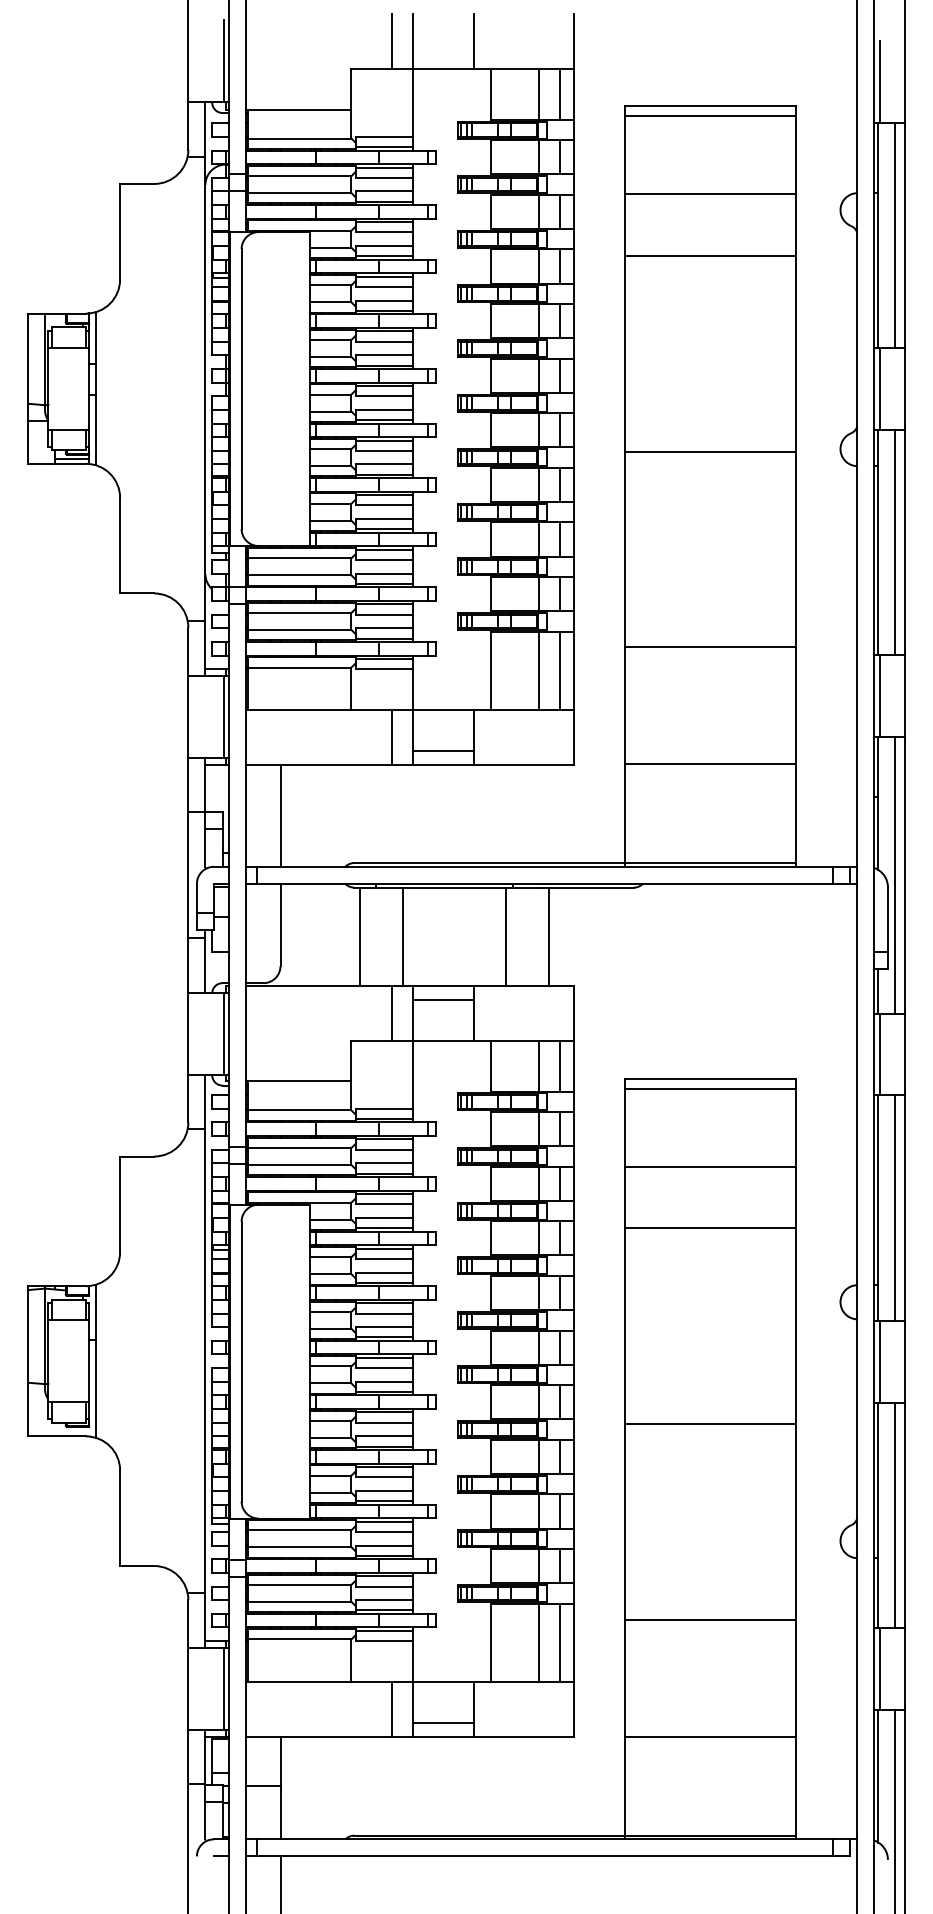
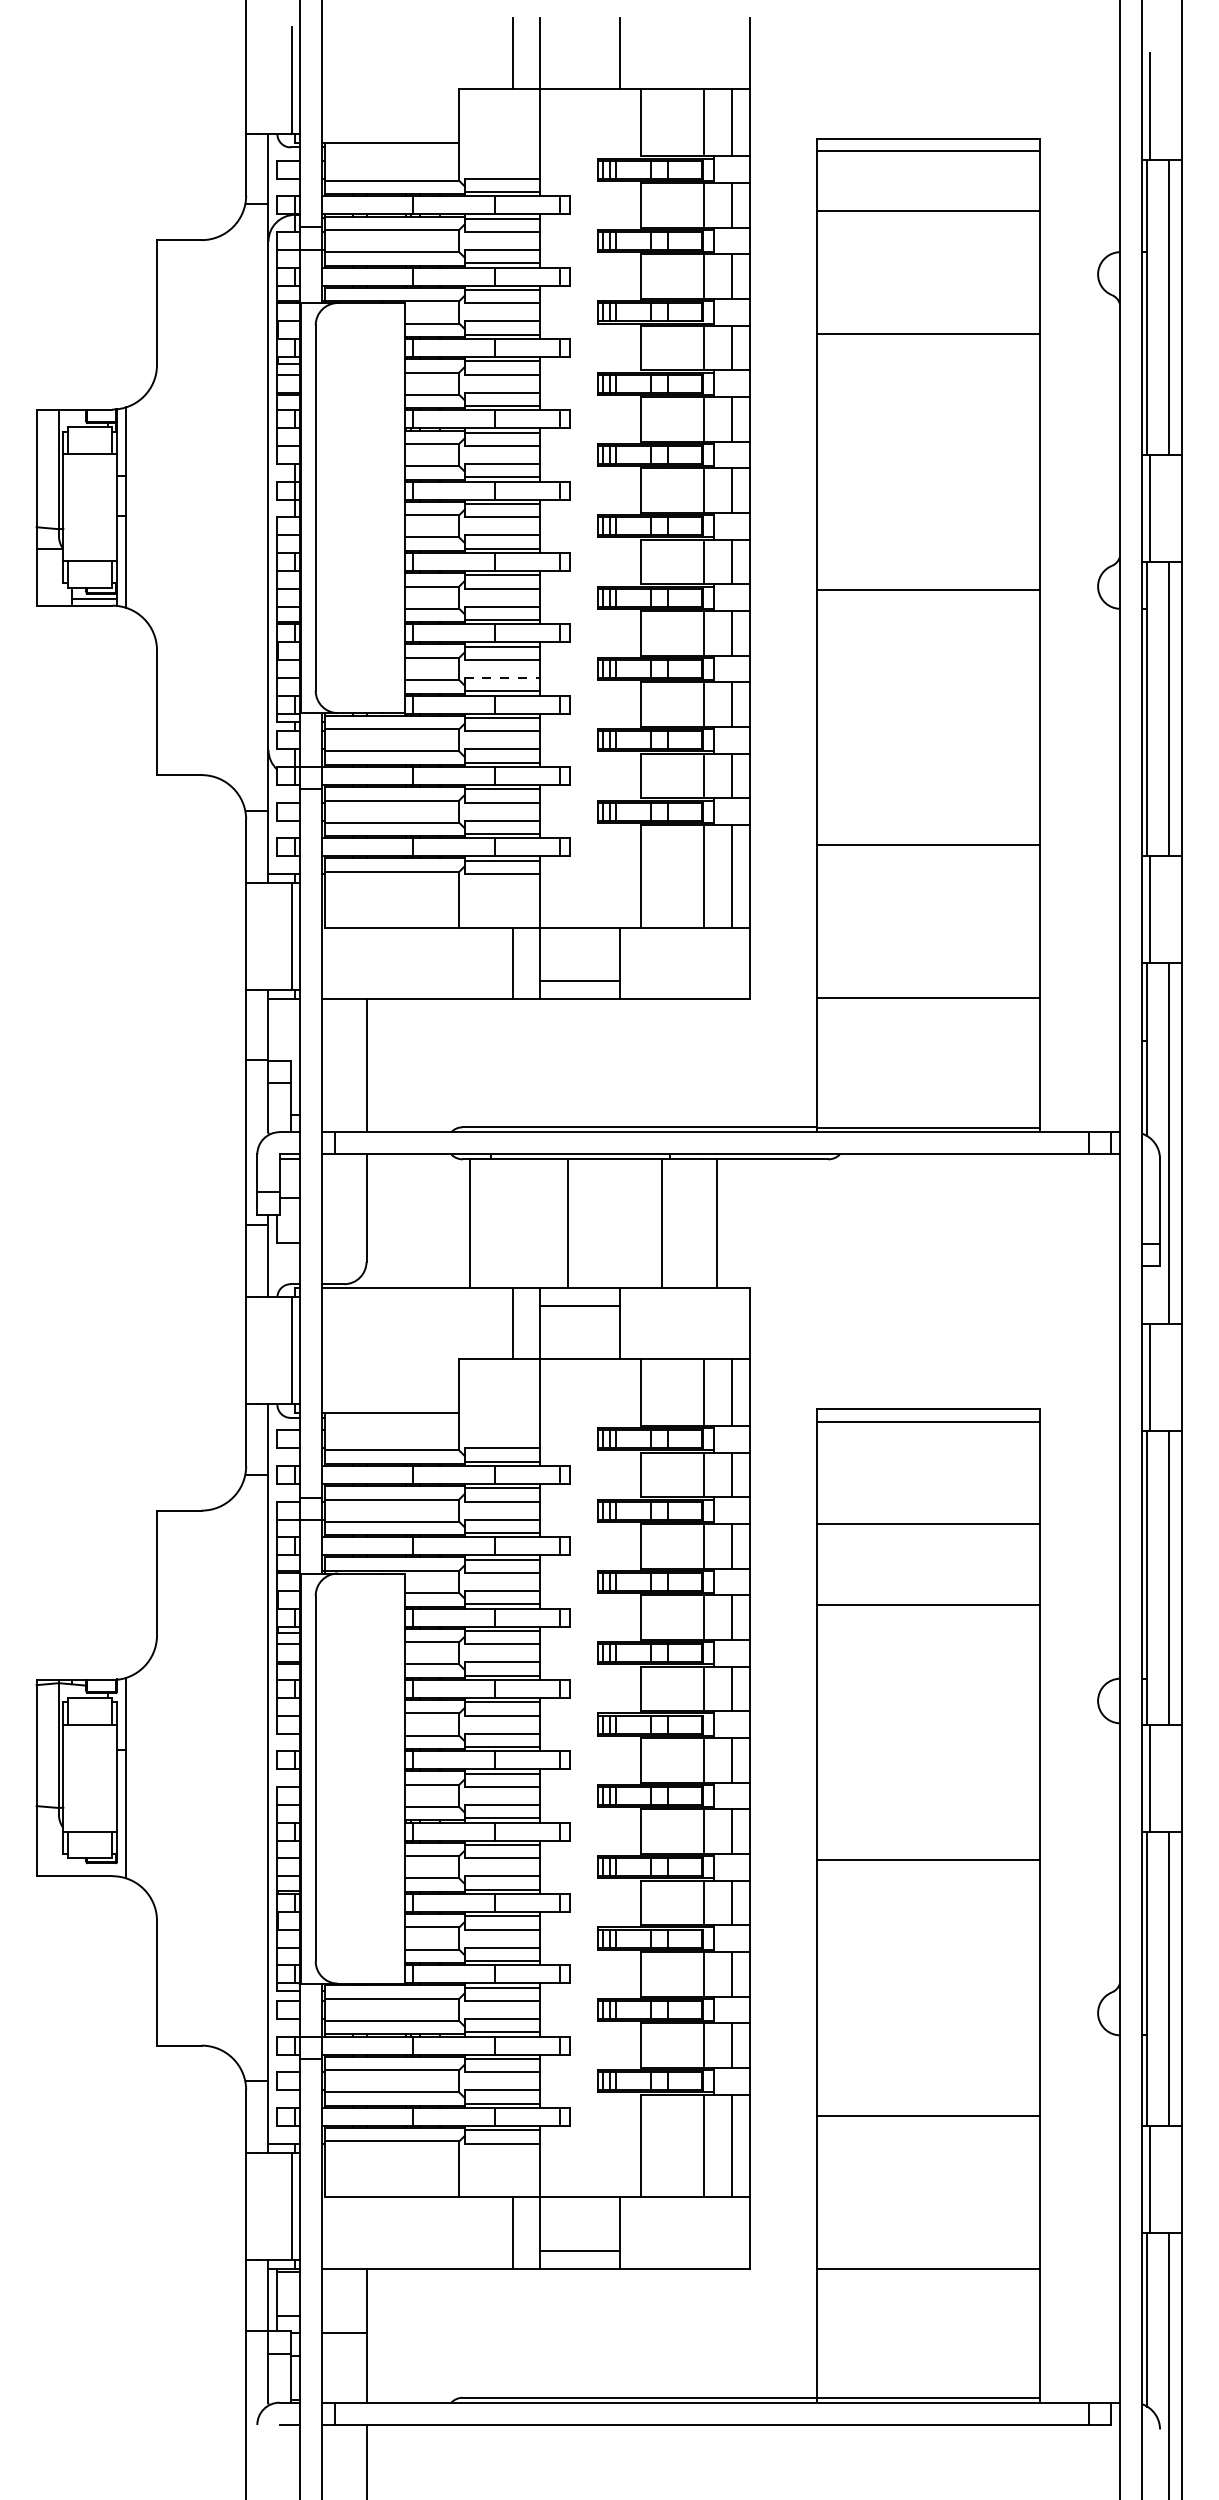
line: (710, 194) -> (928, 210), moved
line: (384, 518) -> (502, 677), solid -> dashed
line: (402, 936) -> (568, 1223), moved
line: (877, 991) -> (1146, 1294), removed

